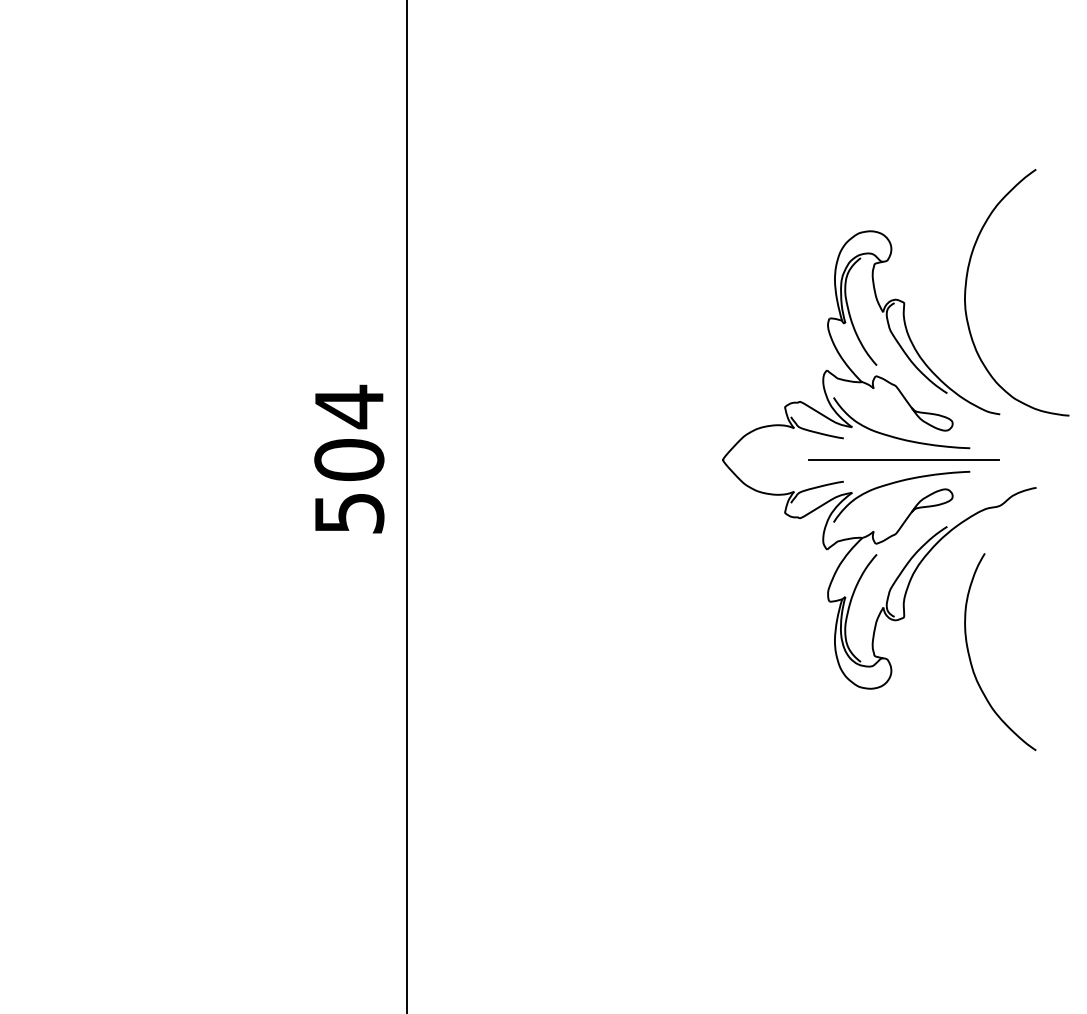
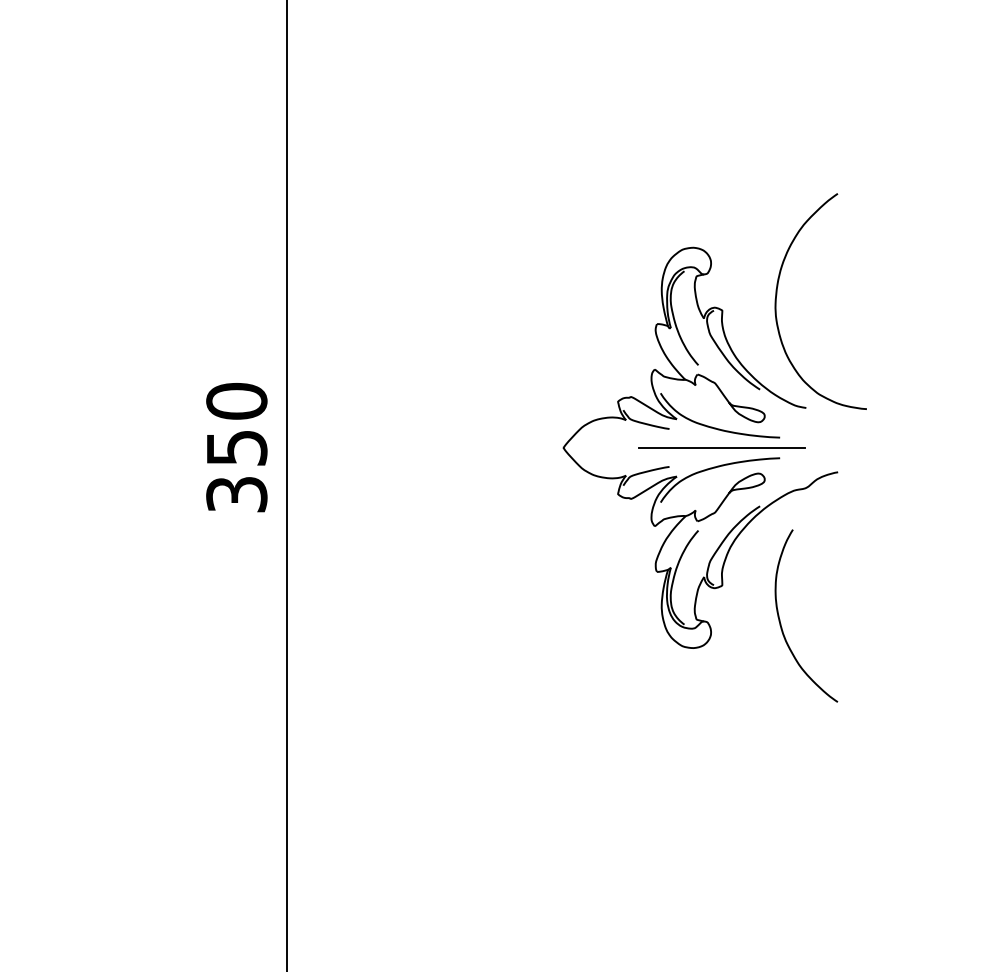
text: (348, 458) -> (236, 446), 504 -> 350

